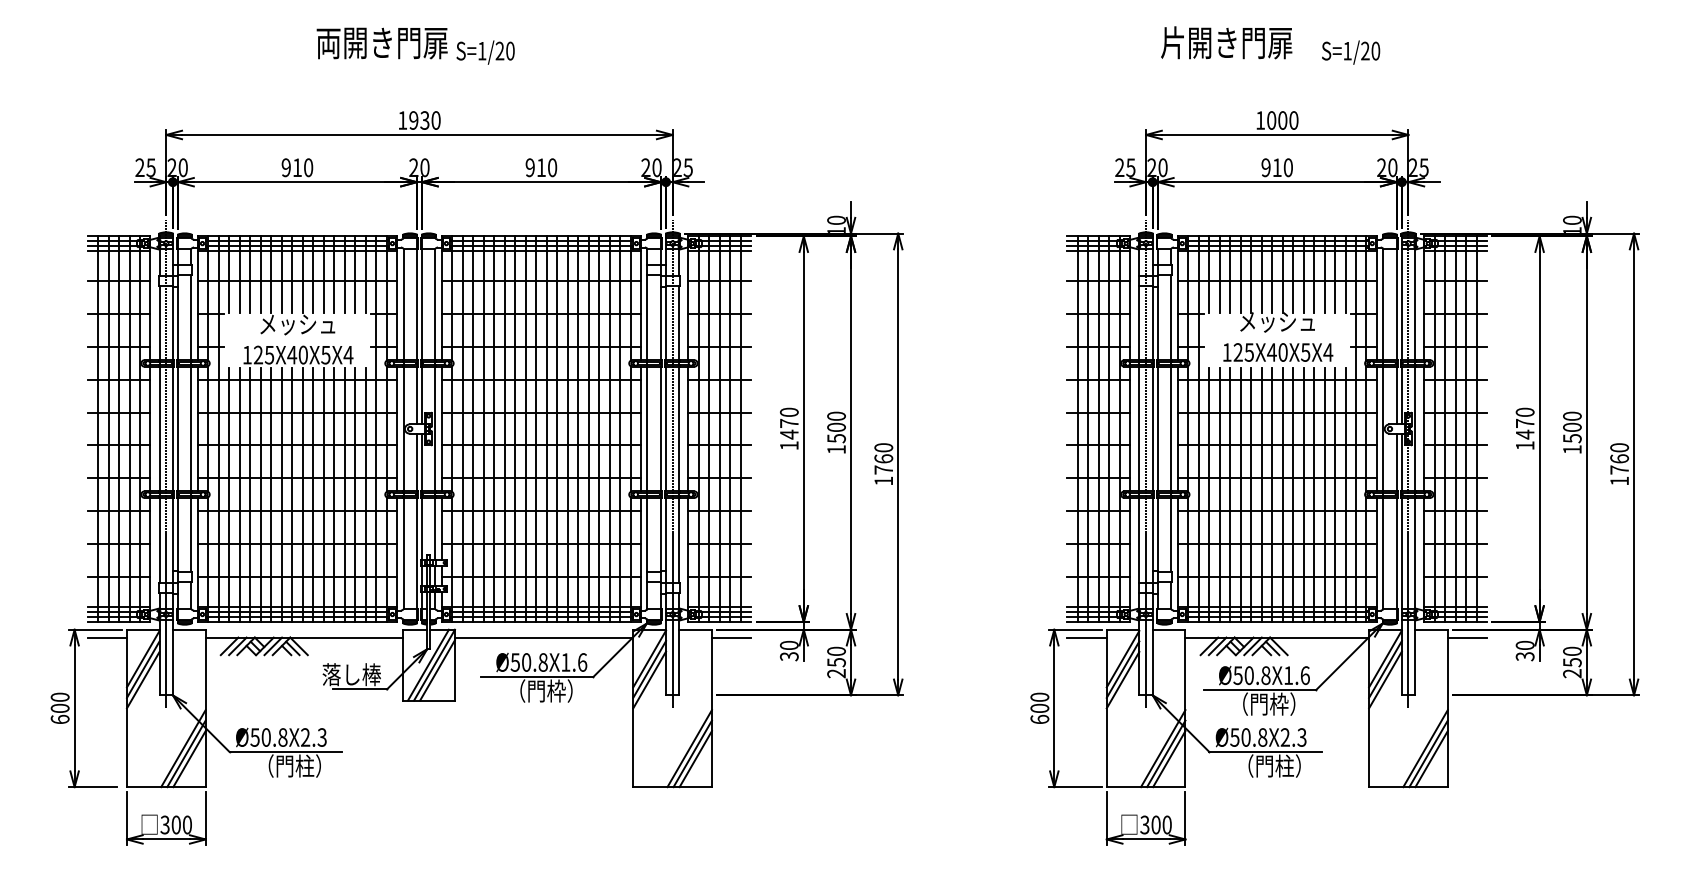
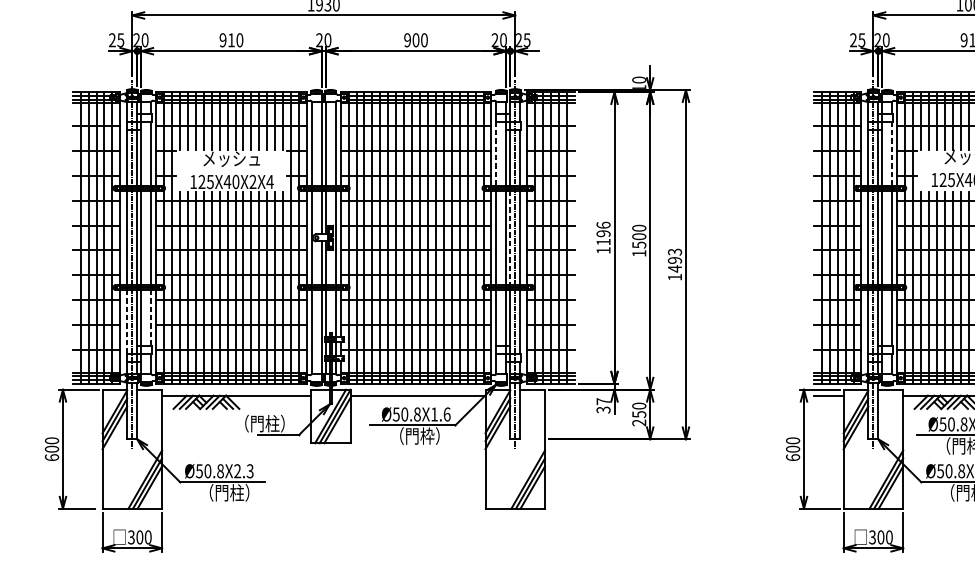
text: (541, 167) -> (416, 40), 910 -> 900
line: (647, 318) -> (496, 154), solid -> dashed
line: (1171, 318) -> (892, 154), solid -> dashed
text: (325, 354) -> (252, 181), 125X40X5X4 -> 125X40X2X4
text: (789, 423) -> (603, 233), 1470 -> 1196
line: (666, 429) -> (510, 238), solid -> dashed
text: (883, 459) -> (674, 260), 1760 -> 1493
line: (191, 534) -> (151, 317), solid -> dashed
line: (159, 540) -> (127, 322), solid -> dashed
line: (106, 637) -> (87, 395), removed
line: (731, 637) -> (559, 395), removed
text: (788, 644) -> (602, 400), 30 -> 37
text: (347, 674) -> (269, 423), 落し棒 -> （門柱）

